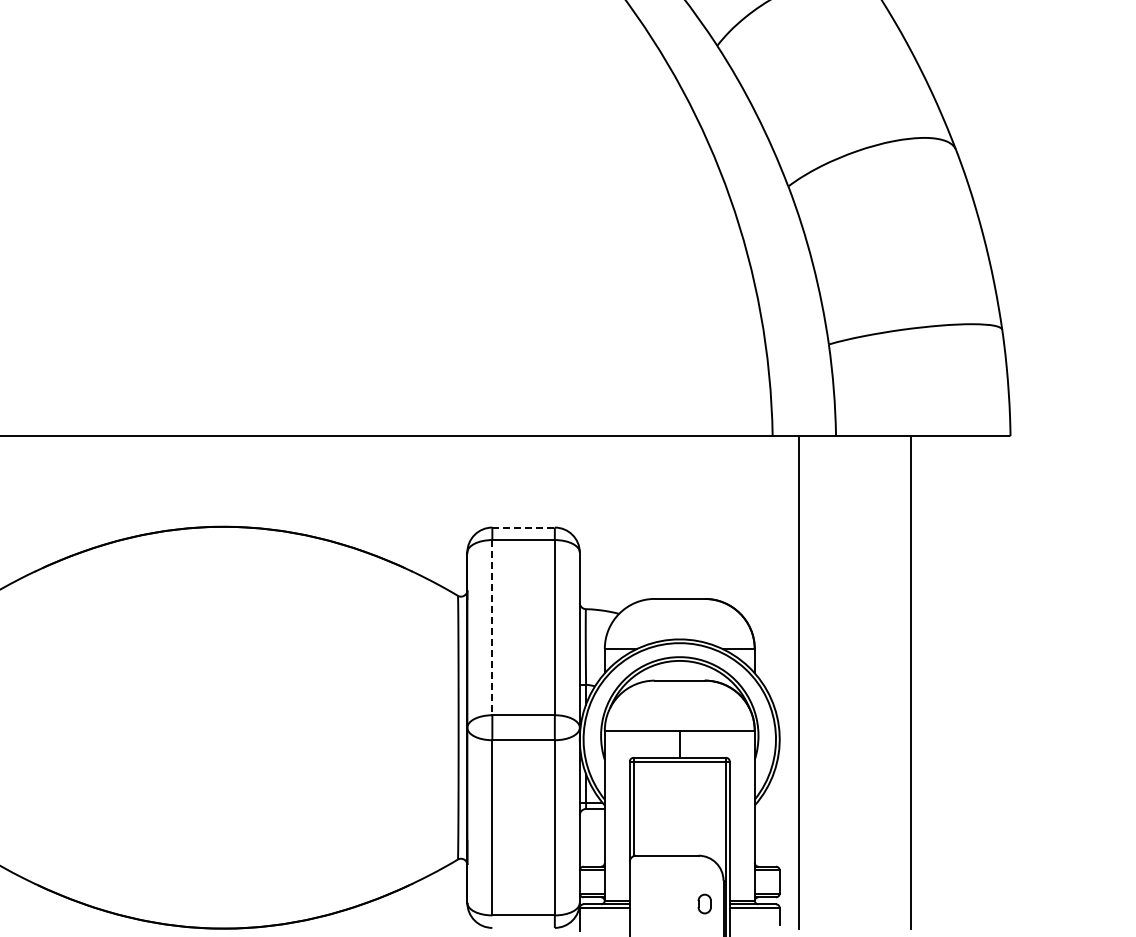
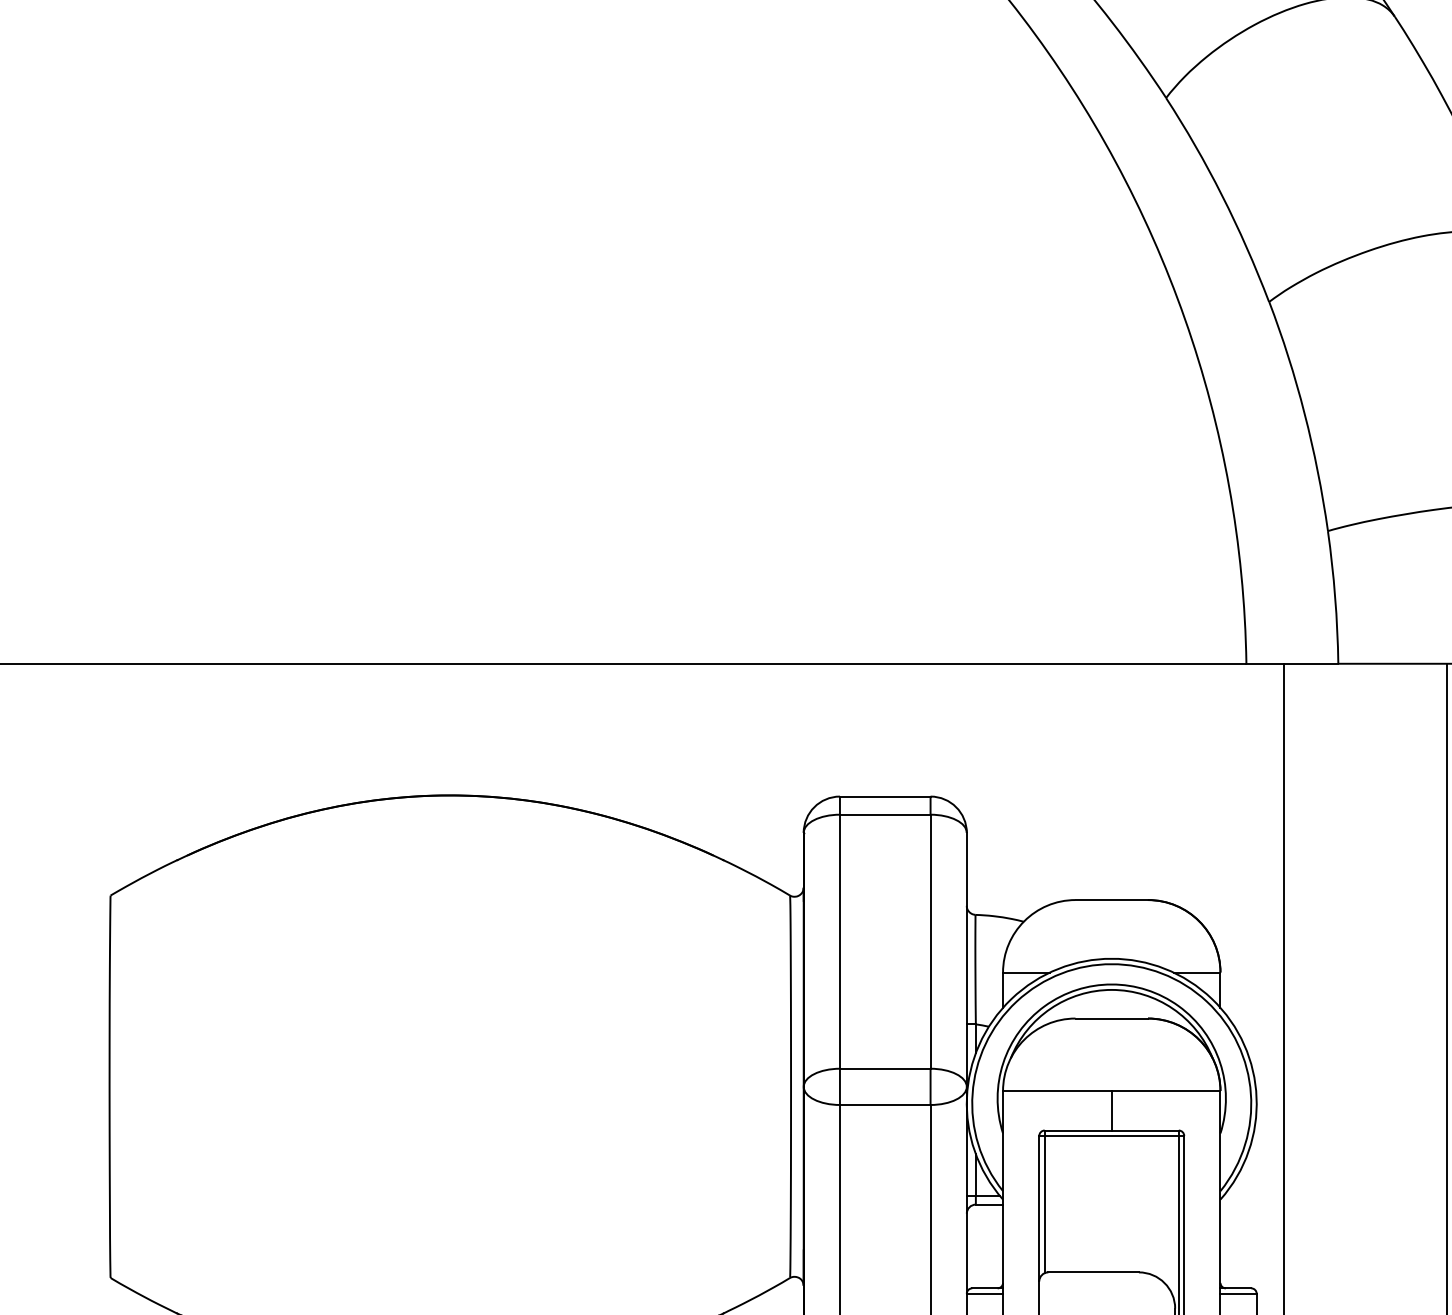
line: (524, 527) -> (886, 796), dashed -> solid
line: (492, 627) -> (840, 941), dashed -> solid

